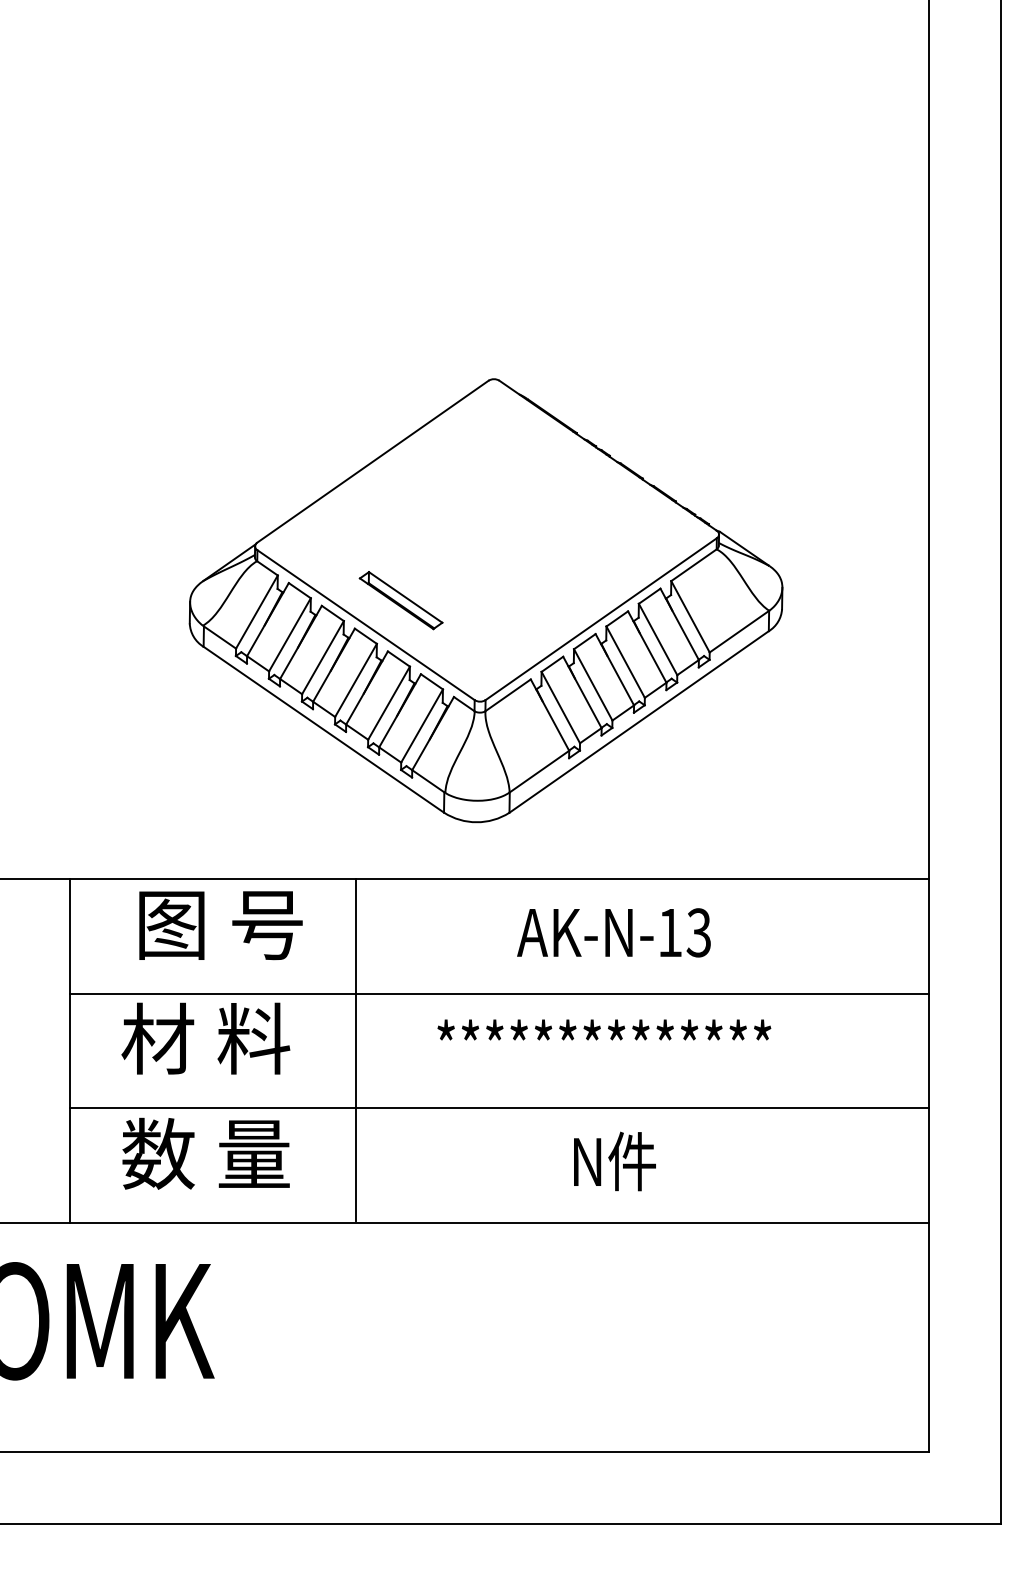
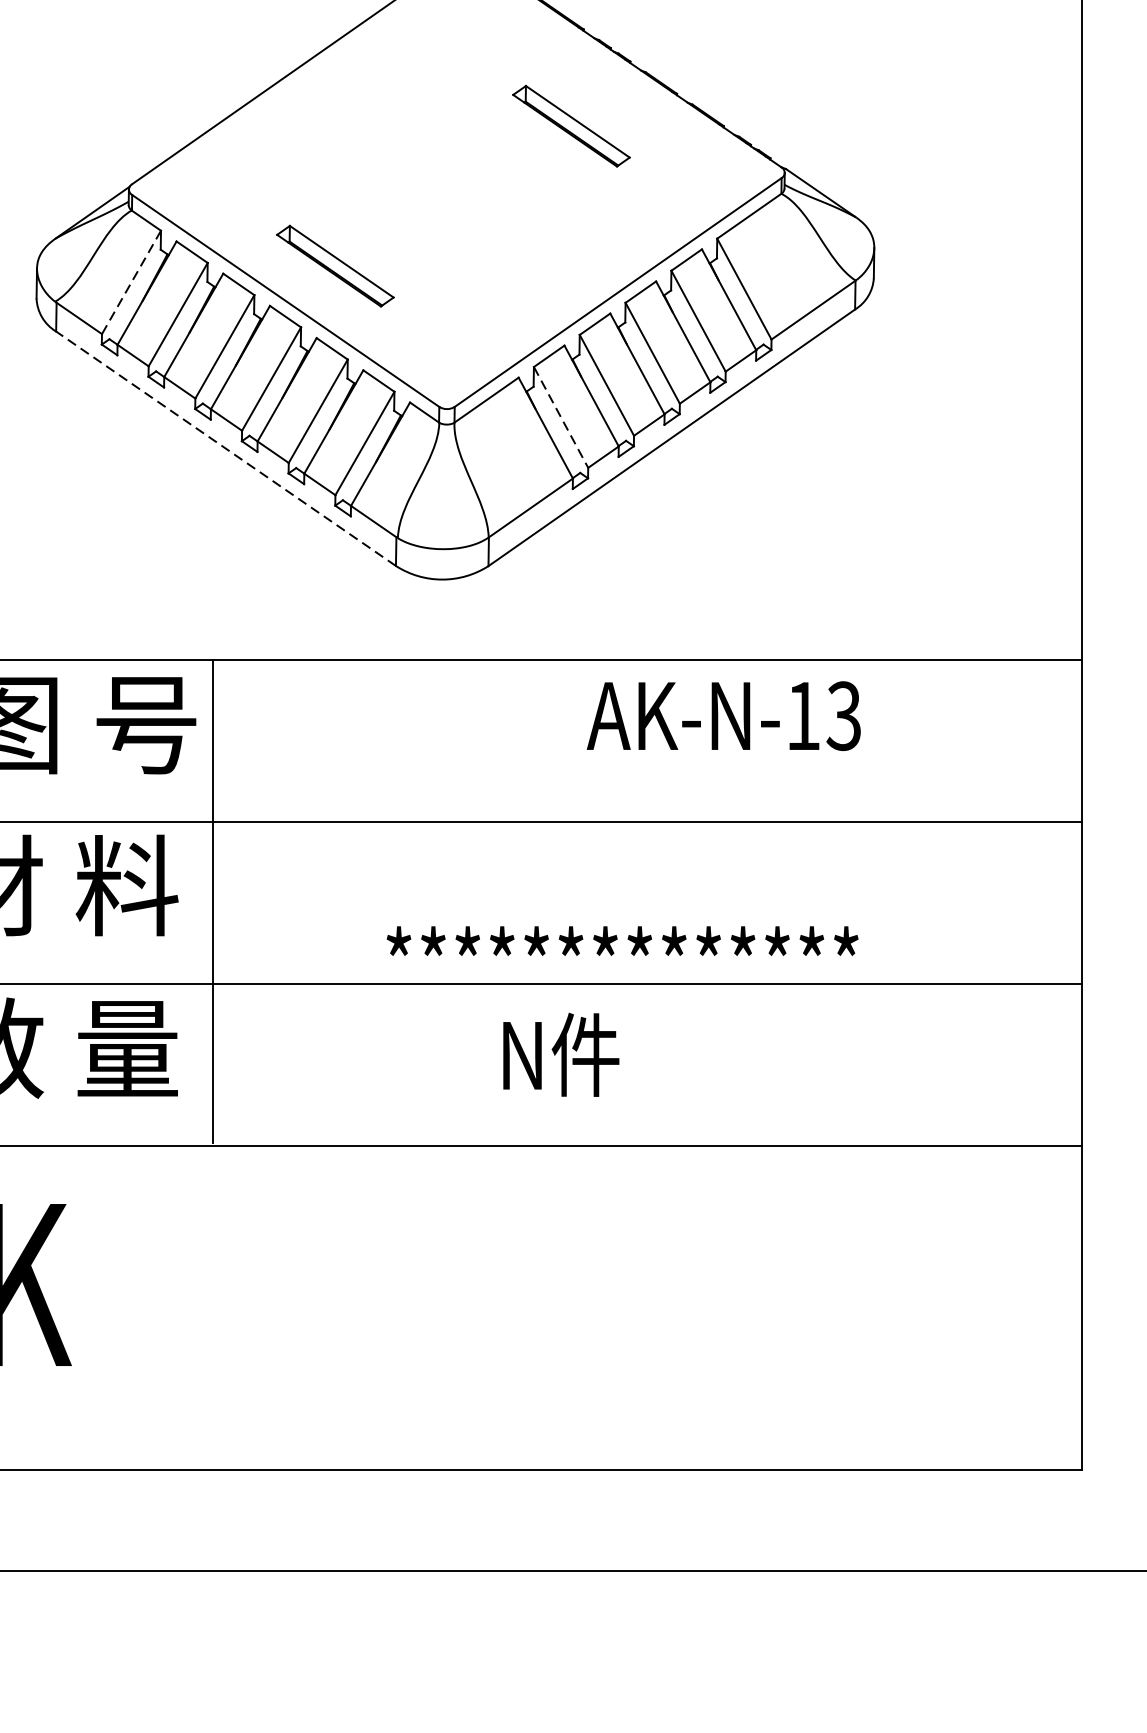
part: (567, 501) -> (570, 126), added
line: (256, 612) -> (130, 283), solid -> dashed
line: (560, 707) -> (560, 417), solid -> dashed
line: (323, 729) -> (225, 448), solid -> dashed
text: (613, 932) -> (723, 715), moved
text: (604, 1029) -> (622, 940), moved
line: (356, 1049) -> (212, 900), moved
text: (614, 1161) -> (560, 1054), moved

